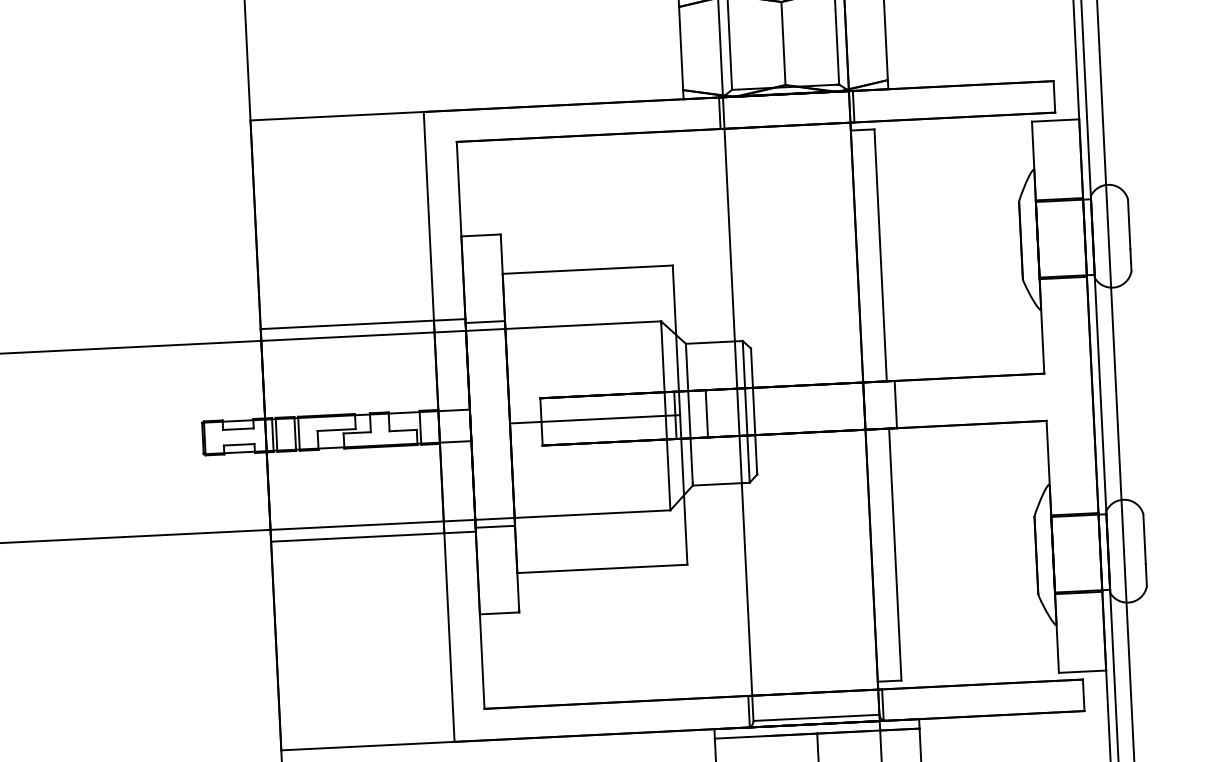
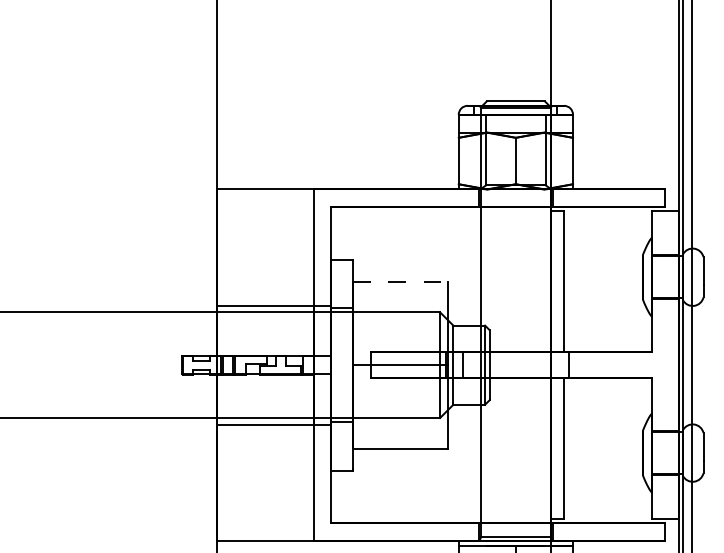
line: (589, 269) -> (401, 281), solid -> dashed

